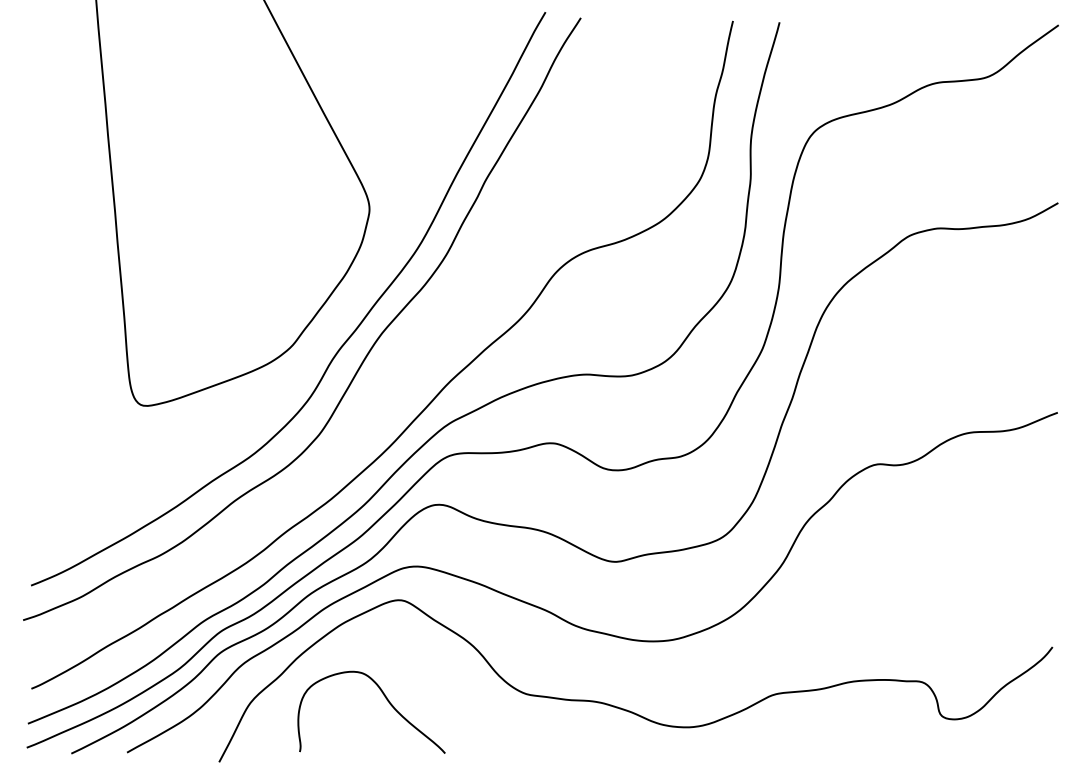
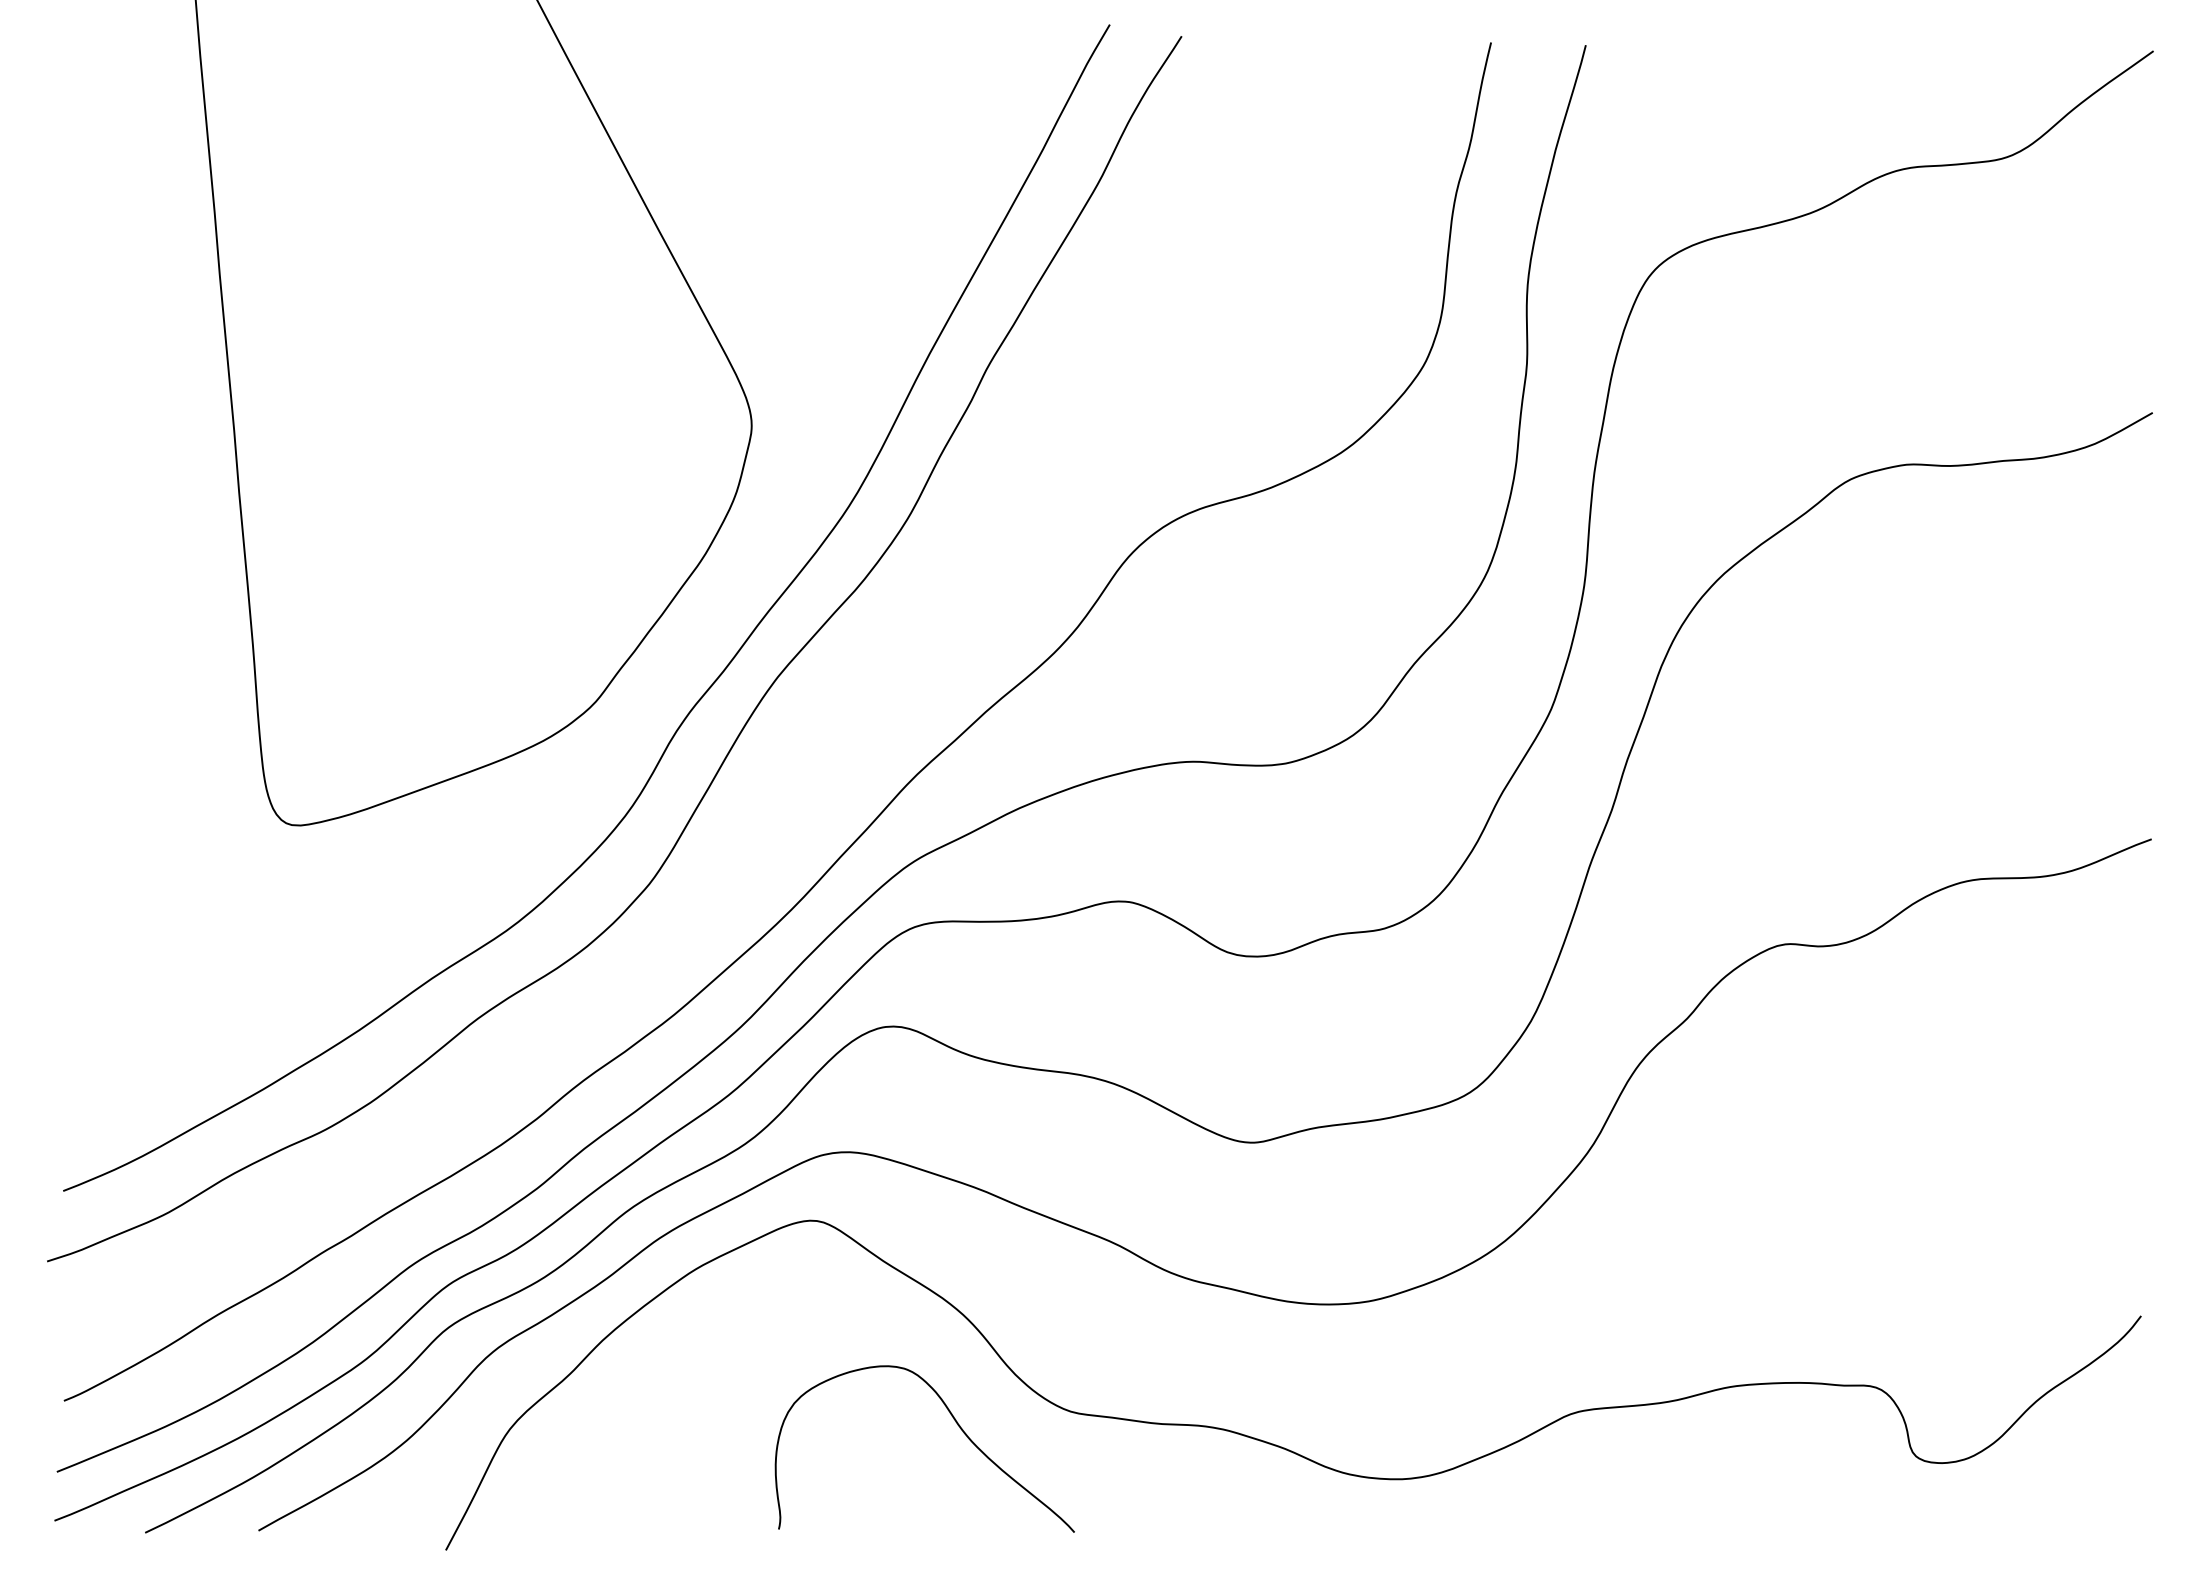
curve: (387, 701) -> (957, 1426), moved

